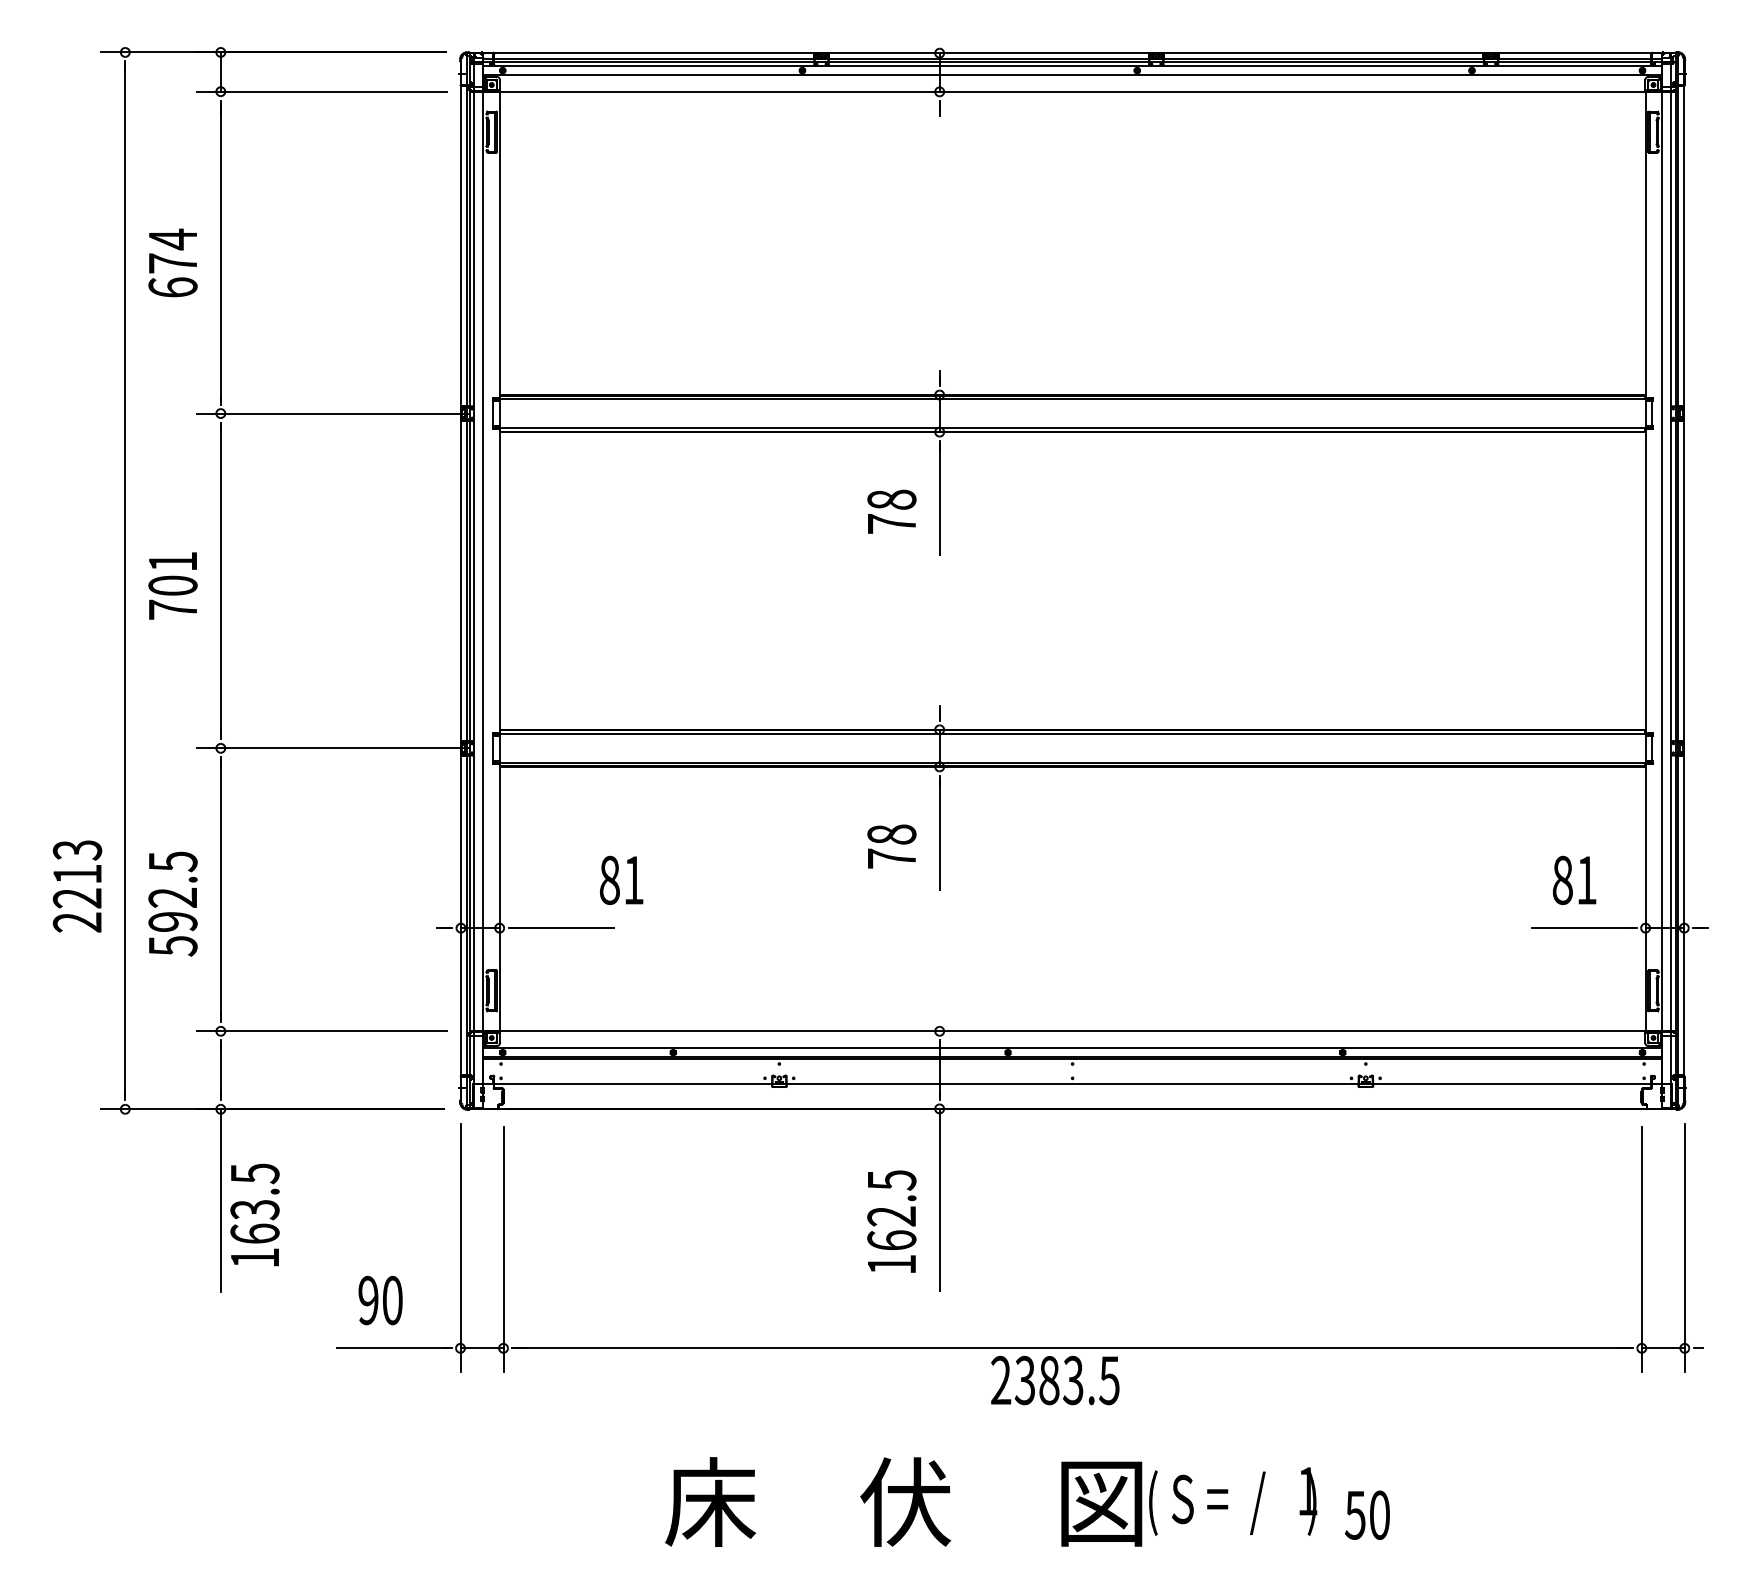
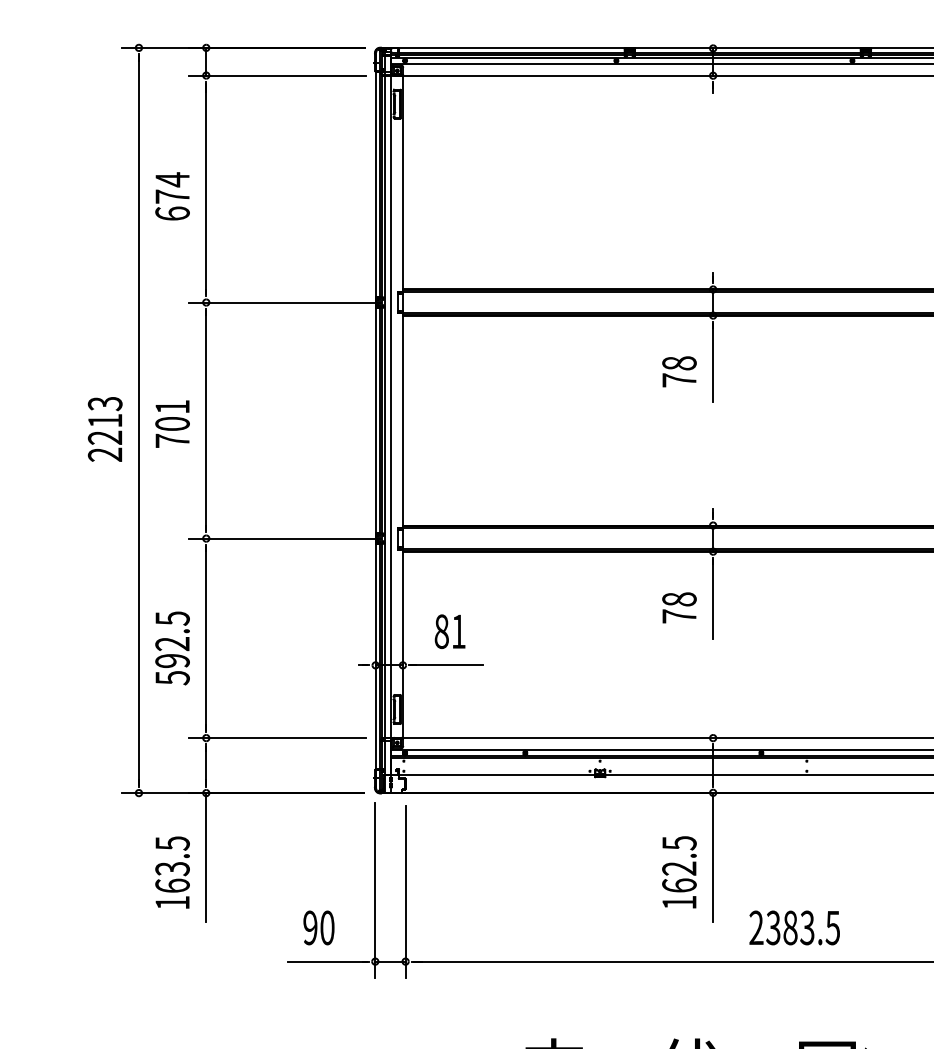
text: (621, 879) -> (450, 631), moved
text: (77, 886) -> (105, 429), moved
text: (254, 1214) -> (172, 872), moved
text: (1055, 1380) -> (794, 927), moved

